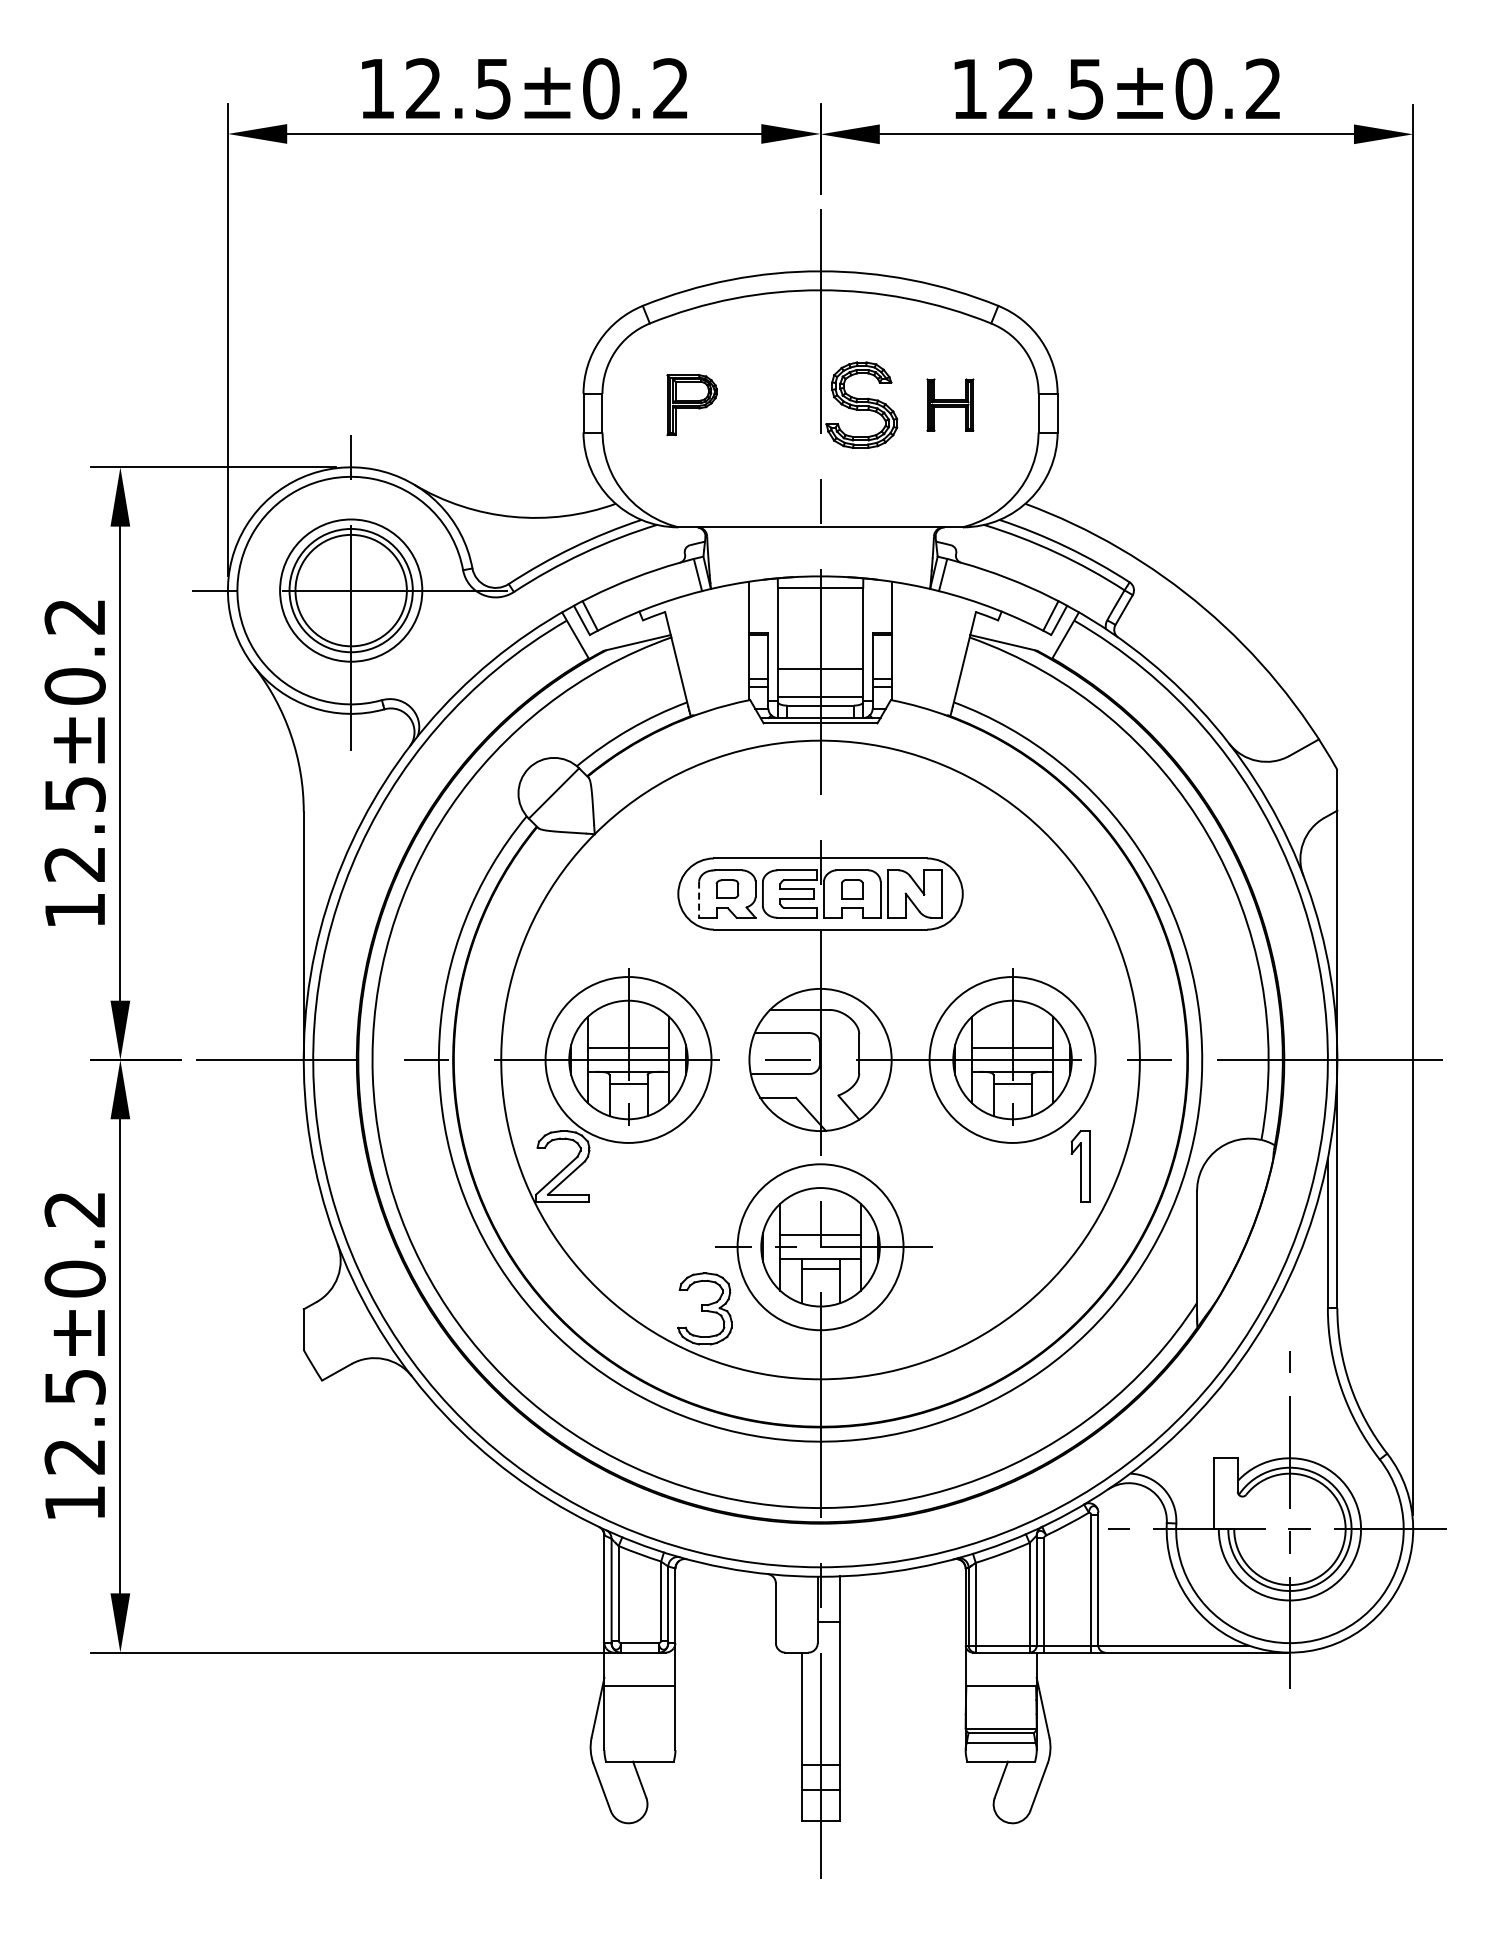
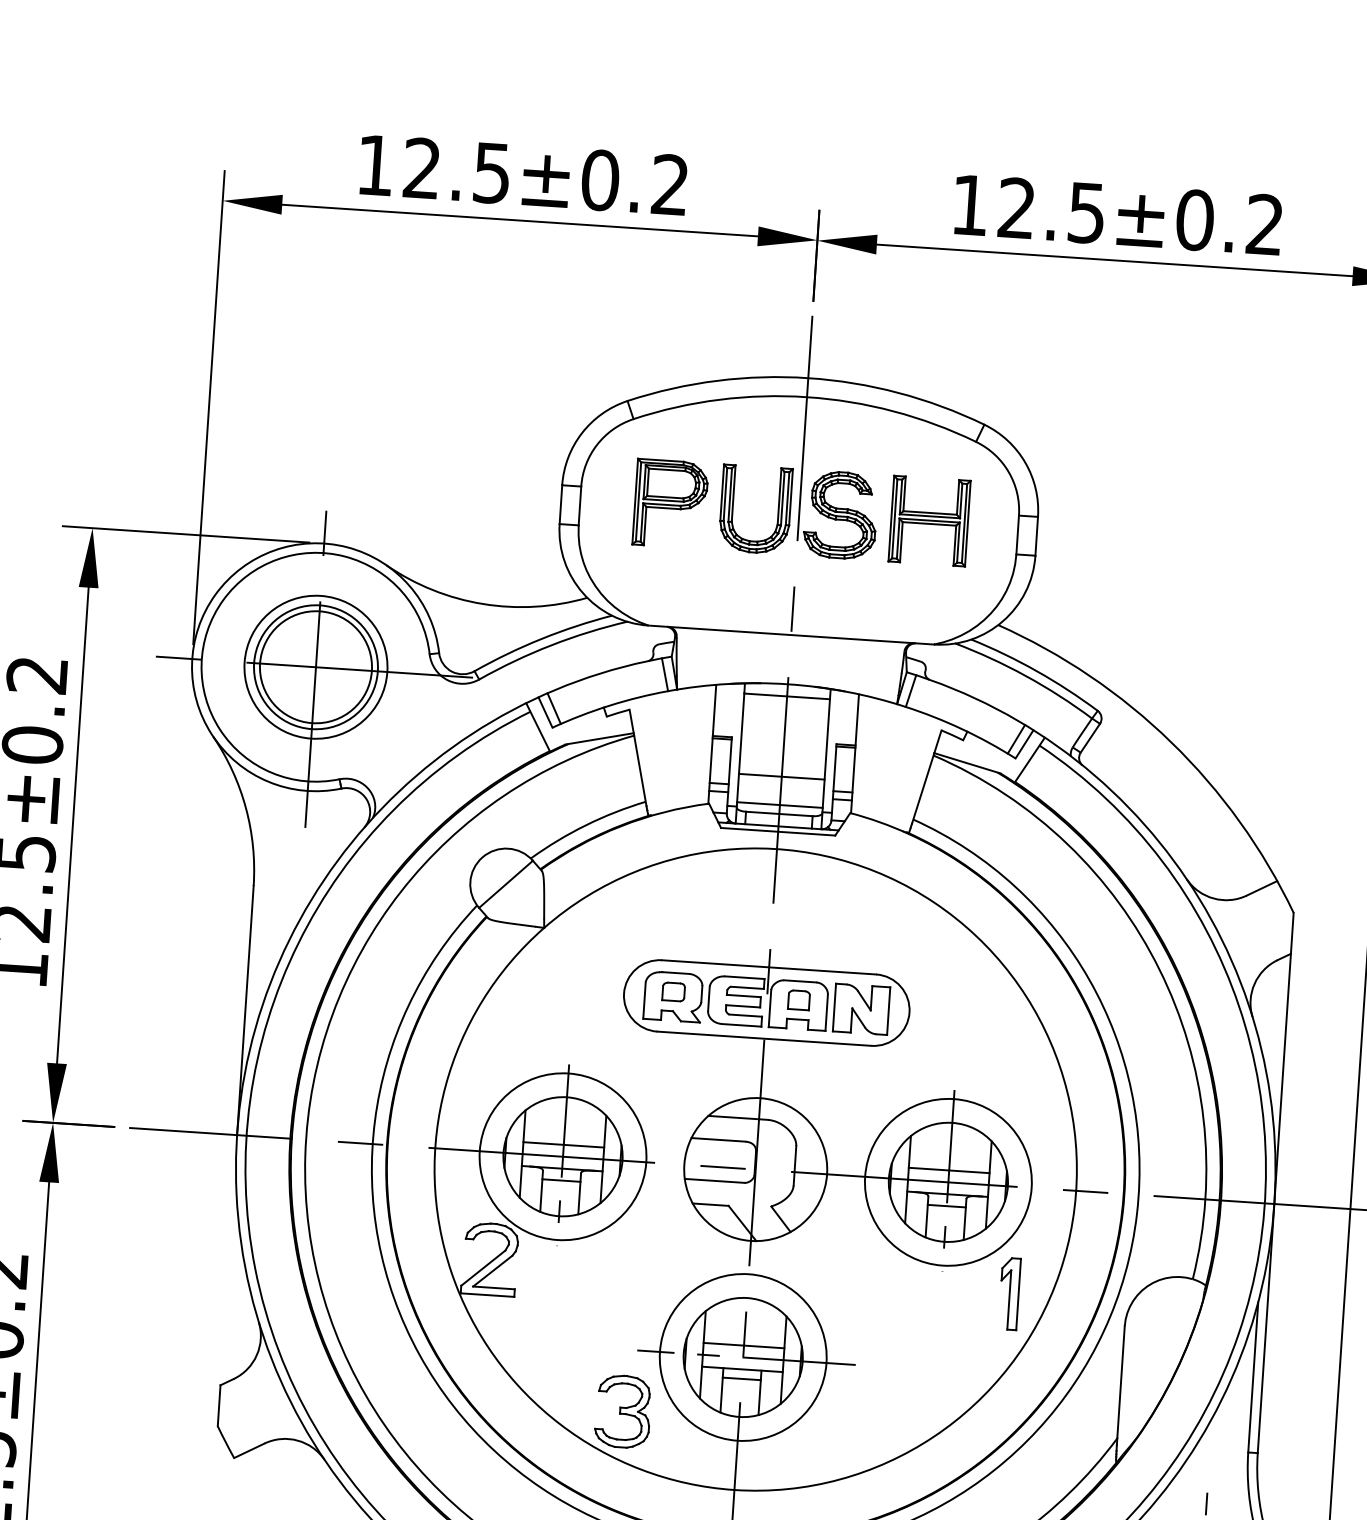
part: (691, 404) -> (669, 503), size x1.43
part: (754, 404) -> (733, 507), added
part: (950, 404) -> (929, 520), size x1.67
line: (699, 900) -> (644, 1001), dashed -> solid

